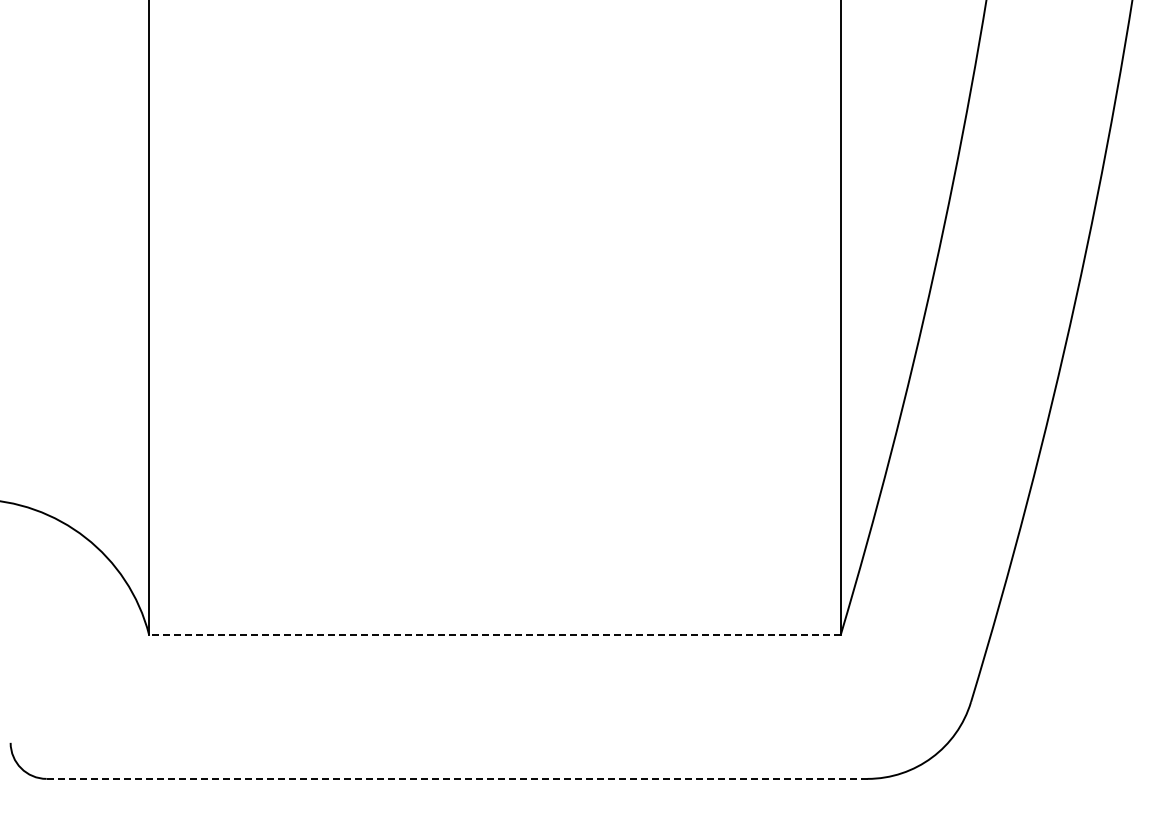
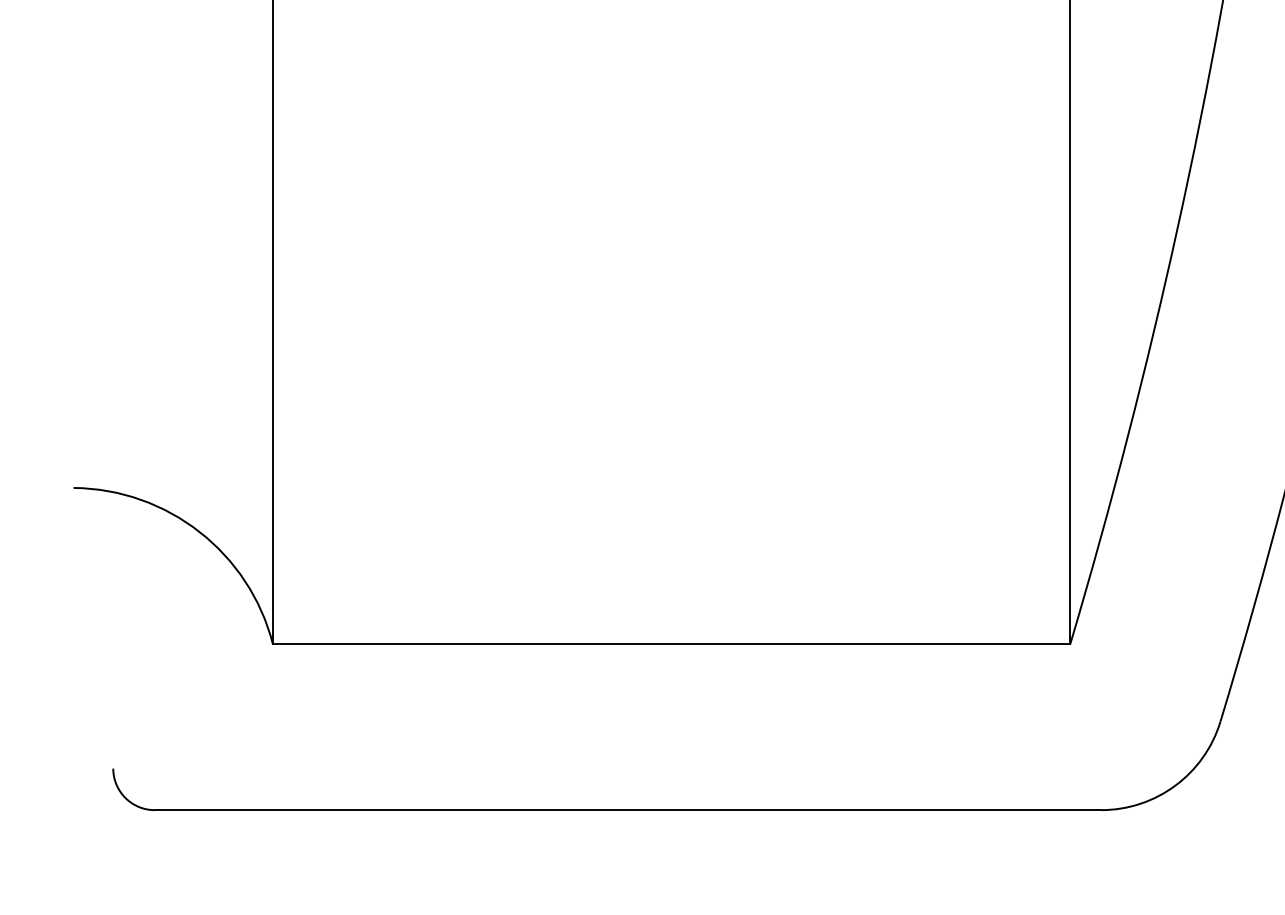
line: (494, 634) -> (671, 643), dashed -> solid
line: (456, 778) -> (627, 809), dashed -> solid

